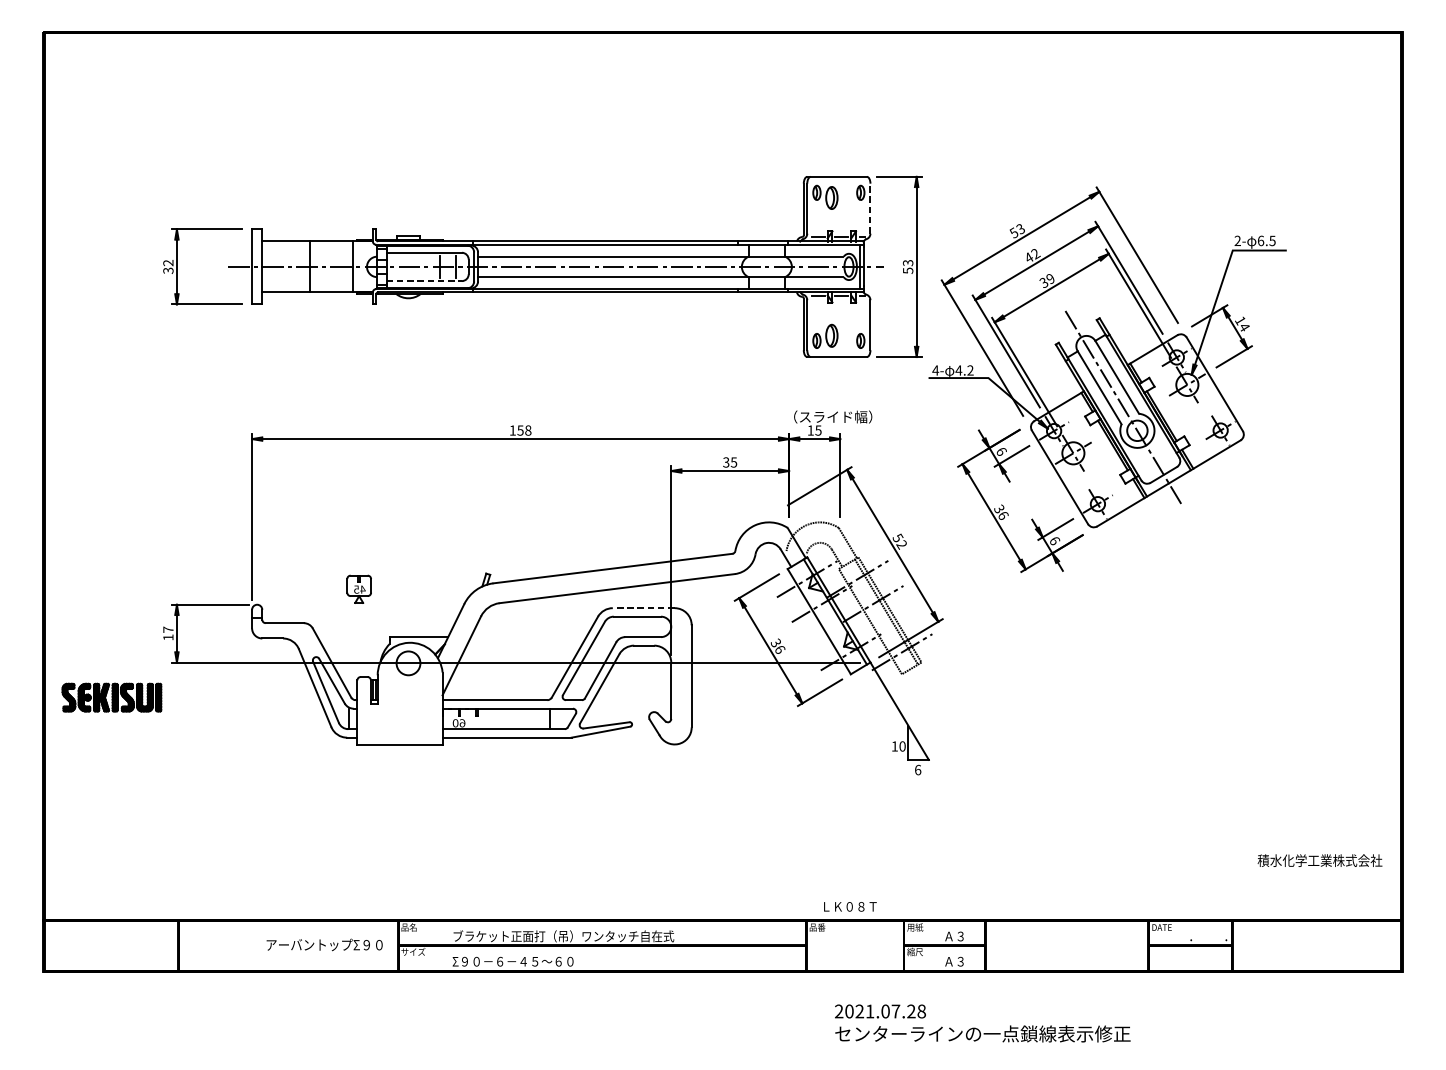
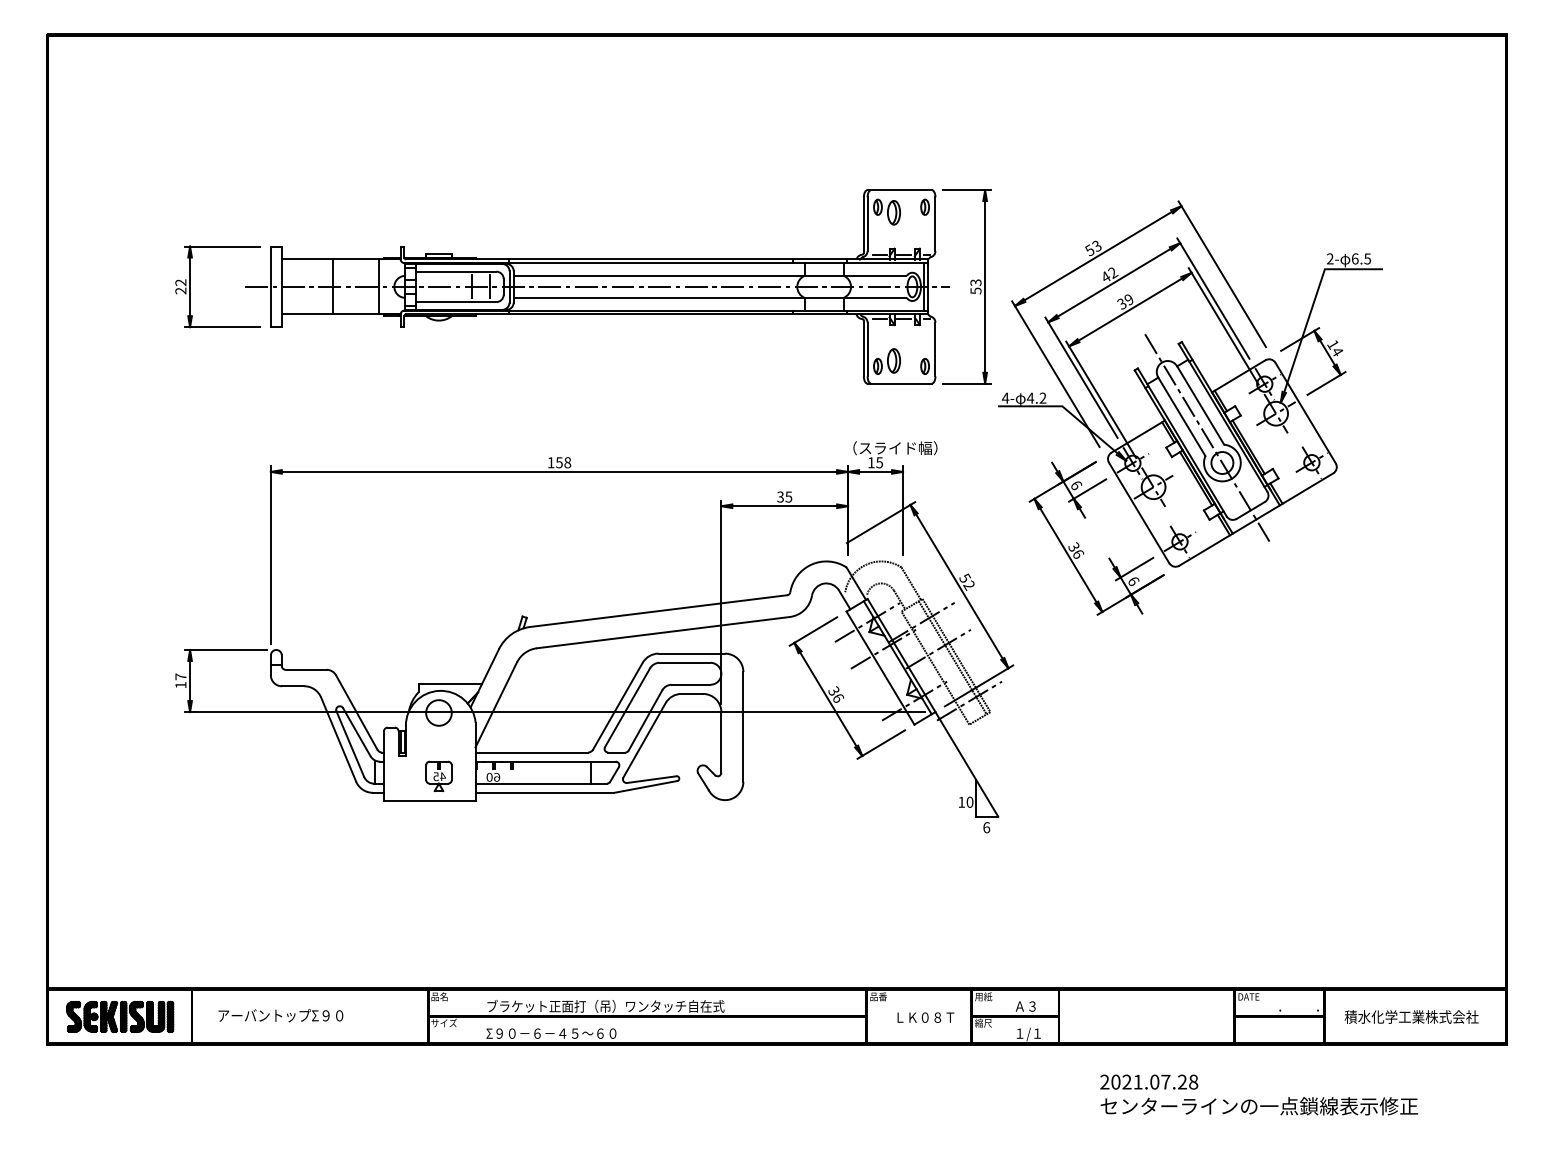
line: (870, 208) -> (935, 224), dashed -> solid
text: (168, 270) -> (181, 290), 32 -> 22
line: (424, 281) -> (456, 302), dashed -> solid
part: (358, 588) -> (438, 775), moved
line: (643, 608) -> (691, 653), dashed -> solid
part: (112, 697) -> (120, 1016), moved
text: (1319, 860) -> (1411, 1016), moved
text: (849, 906) -> (925, 1017), moved
text: (324, 944) -> (280, 1015), moved
text: (956, 962) -> (1027, 1034), Ａ３ -> １/１
text: (983, 1022) -> (1259, 1094), moved

